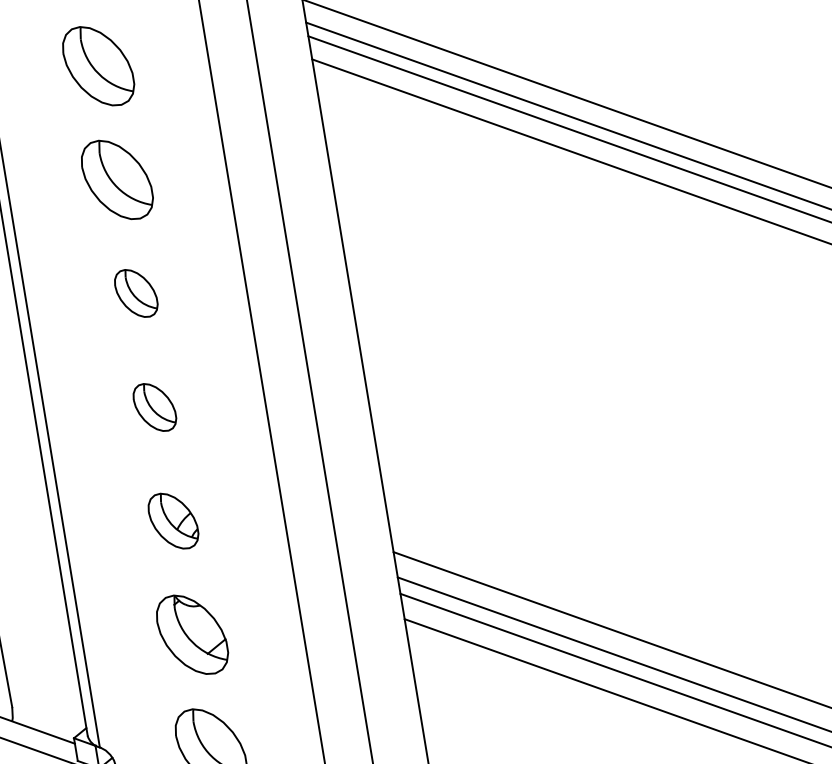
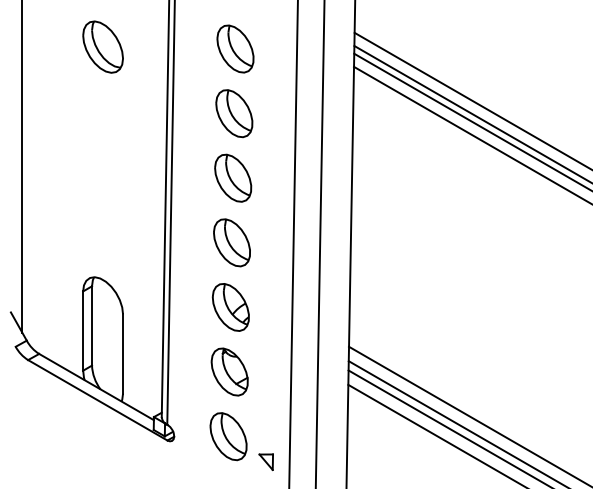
part: (136, 292) -> (233, 177), size x1.67
part: (153, 406) -> (231, 242), size x1.67
part: (173, 521) -> (230, 307), size x1.43

